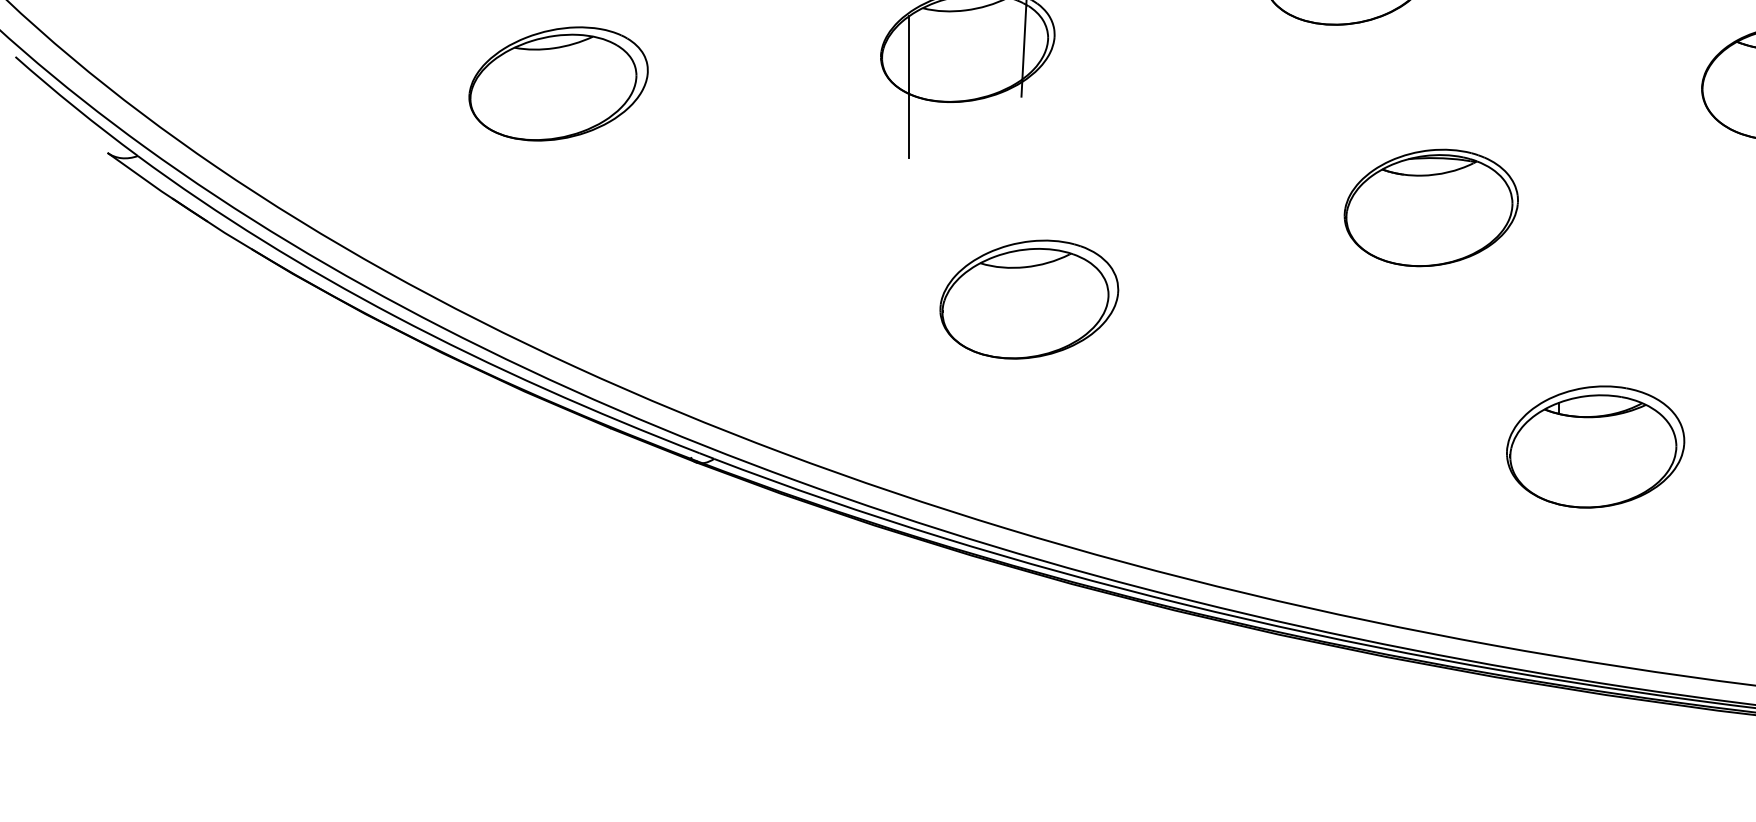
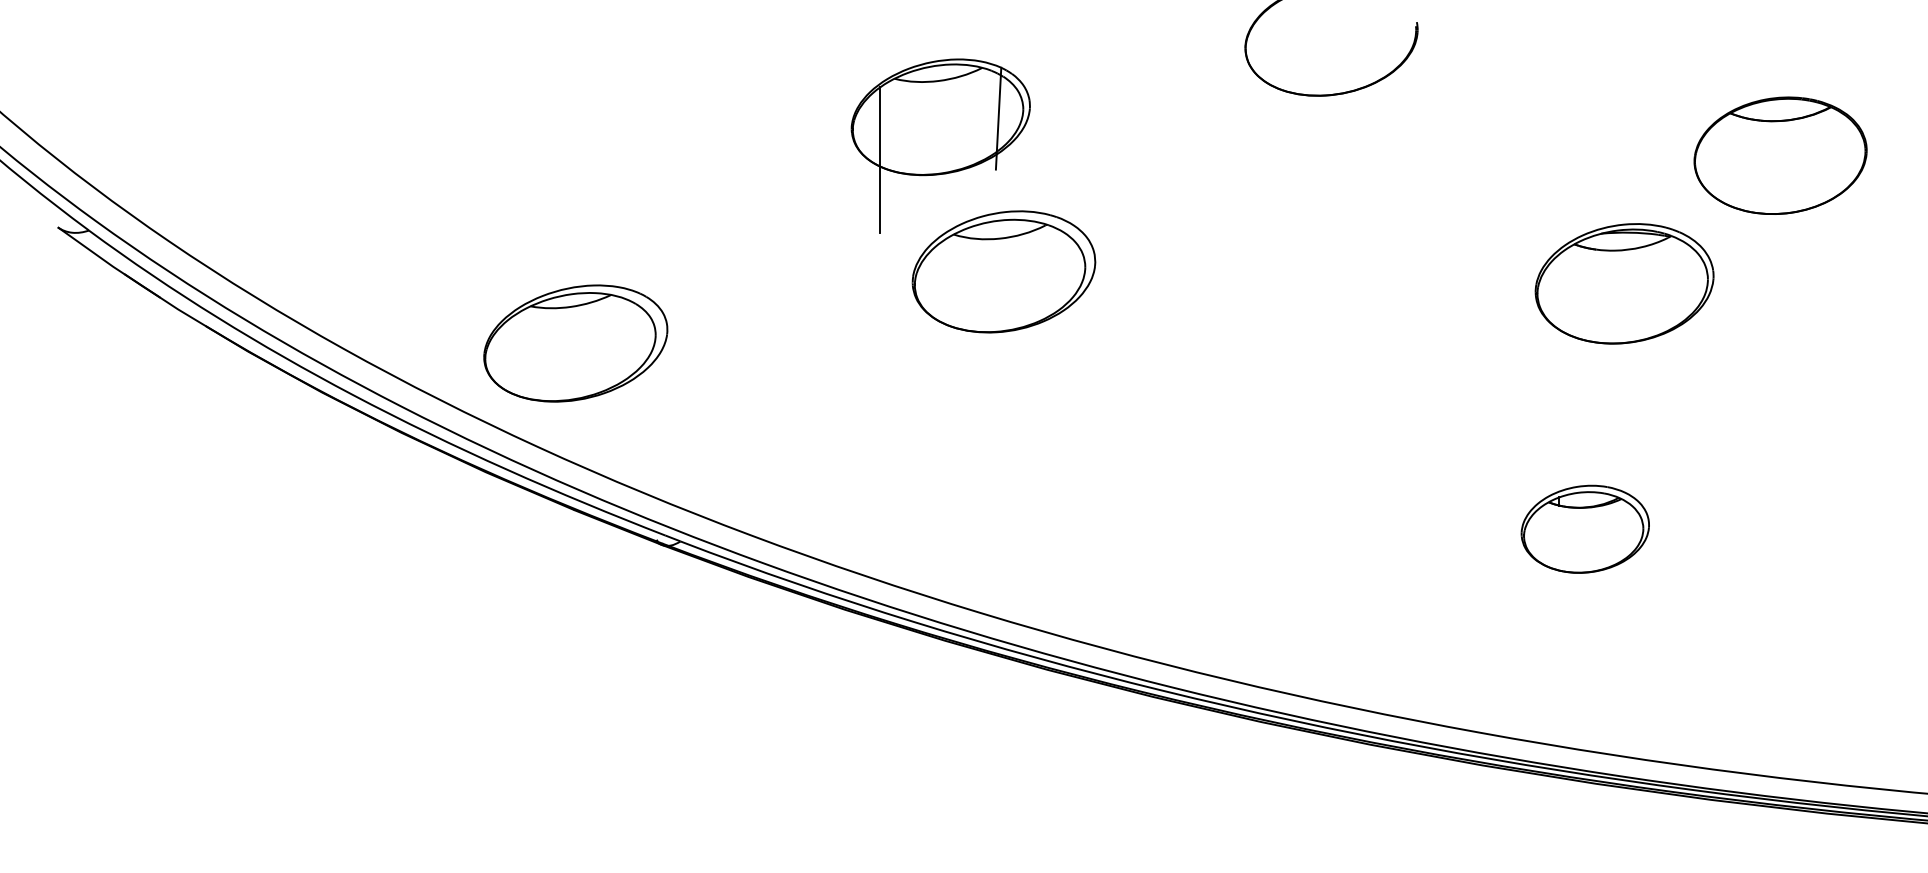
part: (558, 83) -> (575, 343), moved
part: (1431, 207) -> (1624, 283), moved
part: (1028, 299) -> (1003, 271), moved
part: (1595, 447) -> (1585, 529), size x0.7

